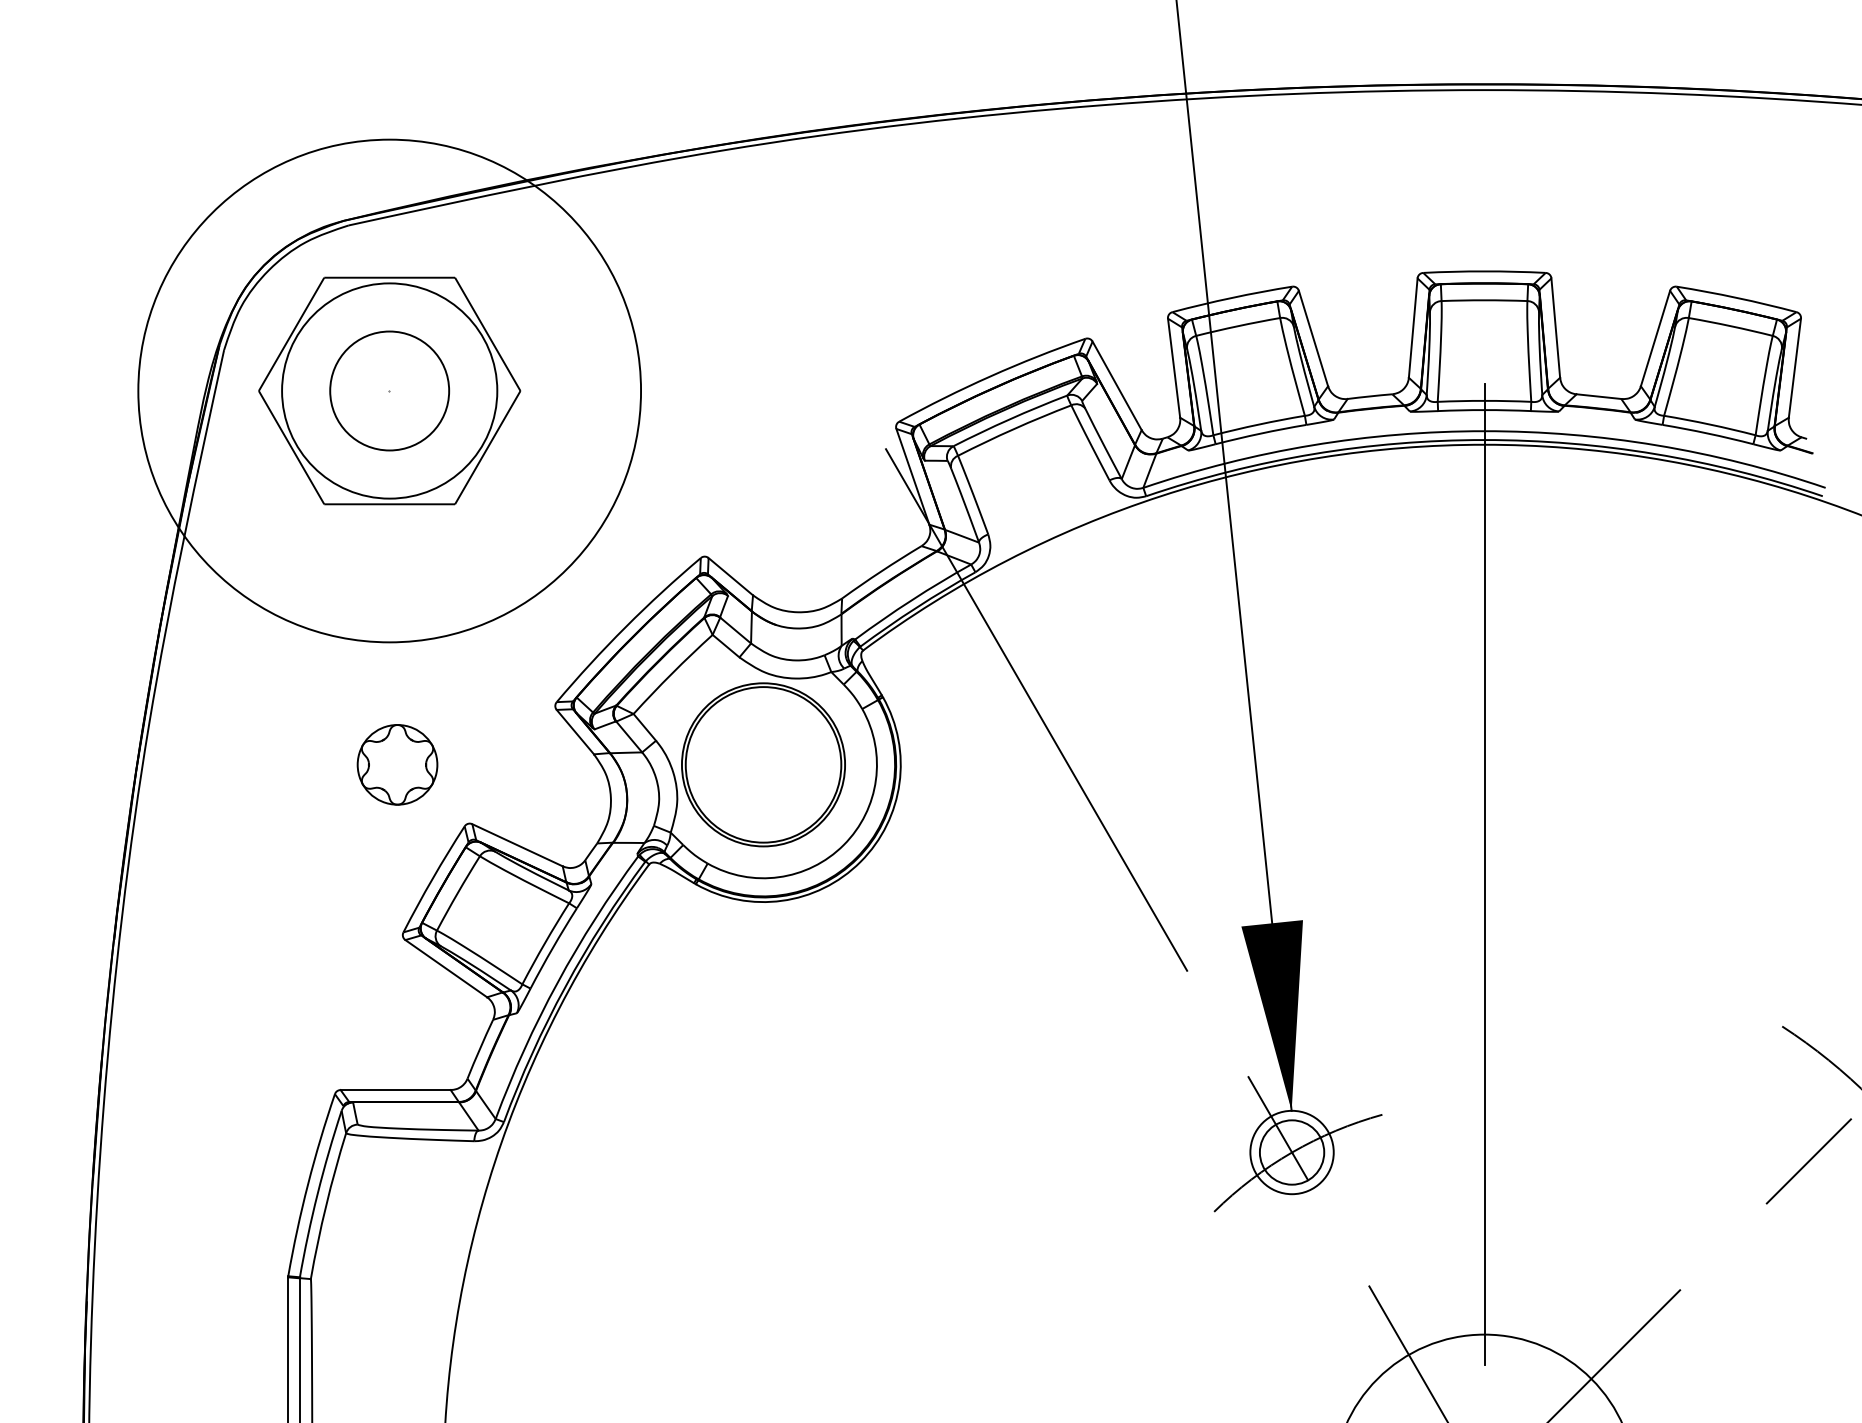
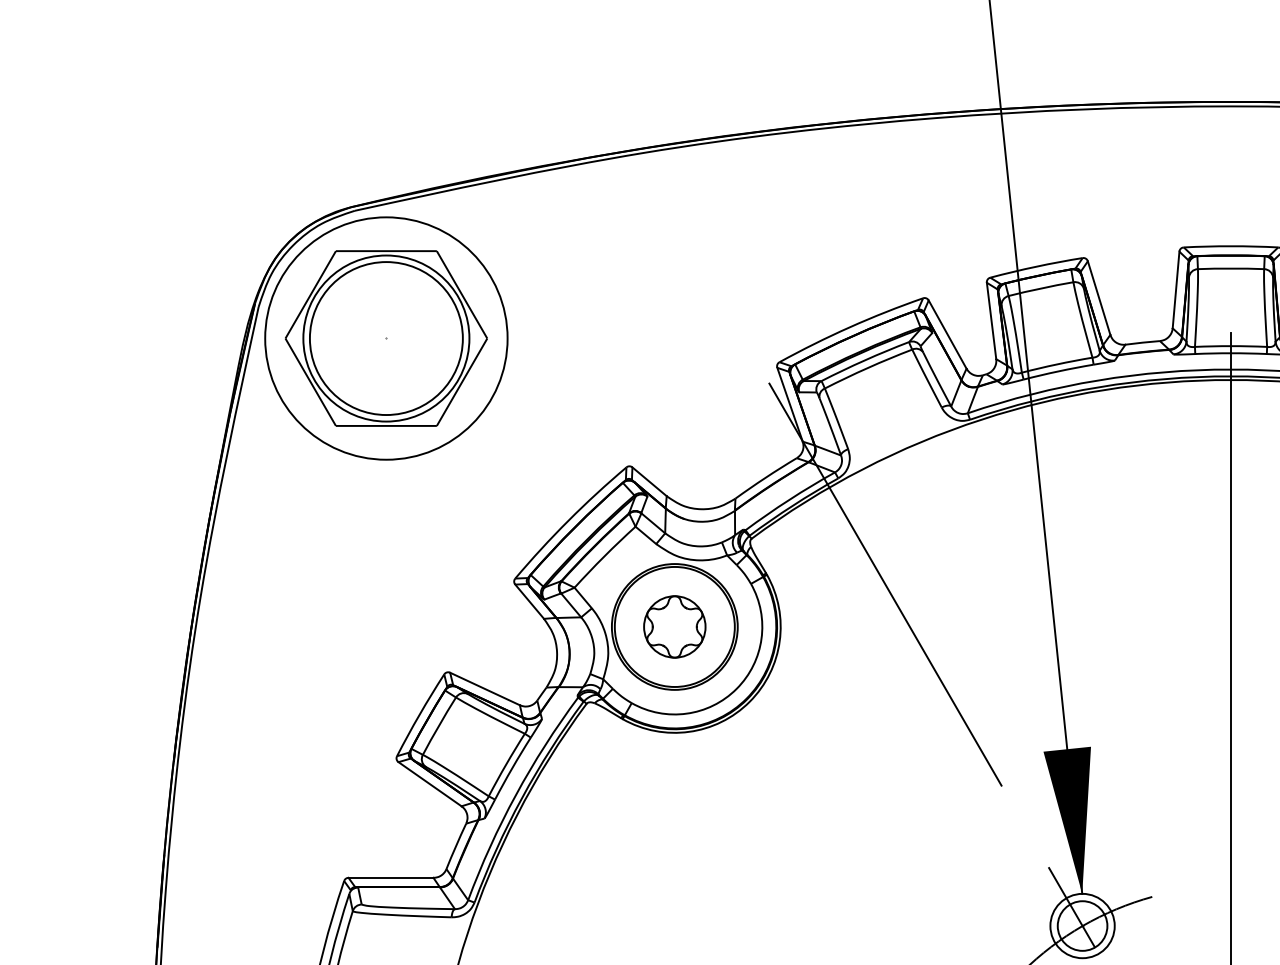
circle: (389, 390) -> (386, 338), size x0.62
circle: (389, 390) -> (386, 338), size x1.67
part: (397, 764) -> (674, 626), moved

